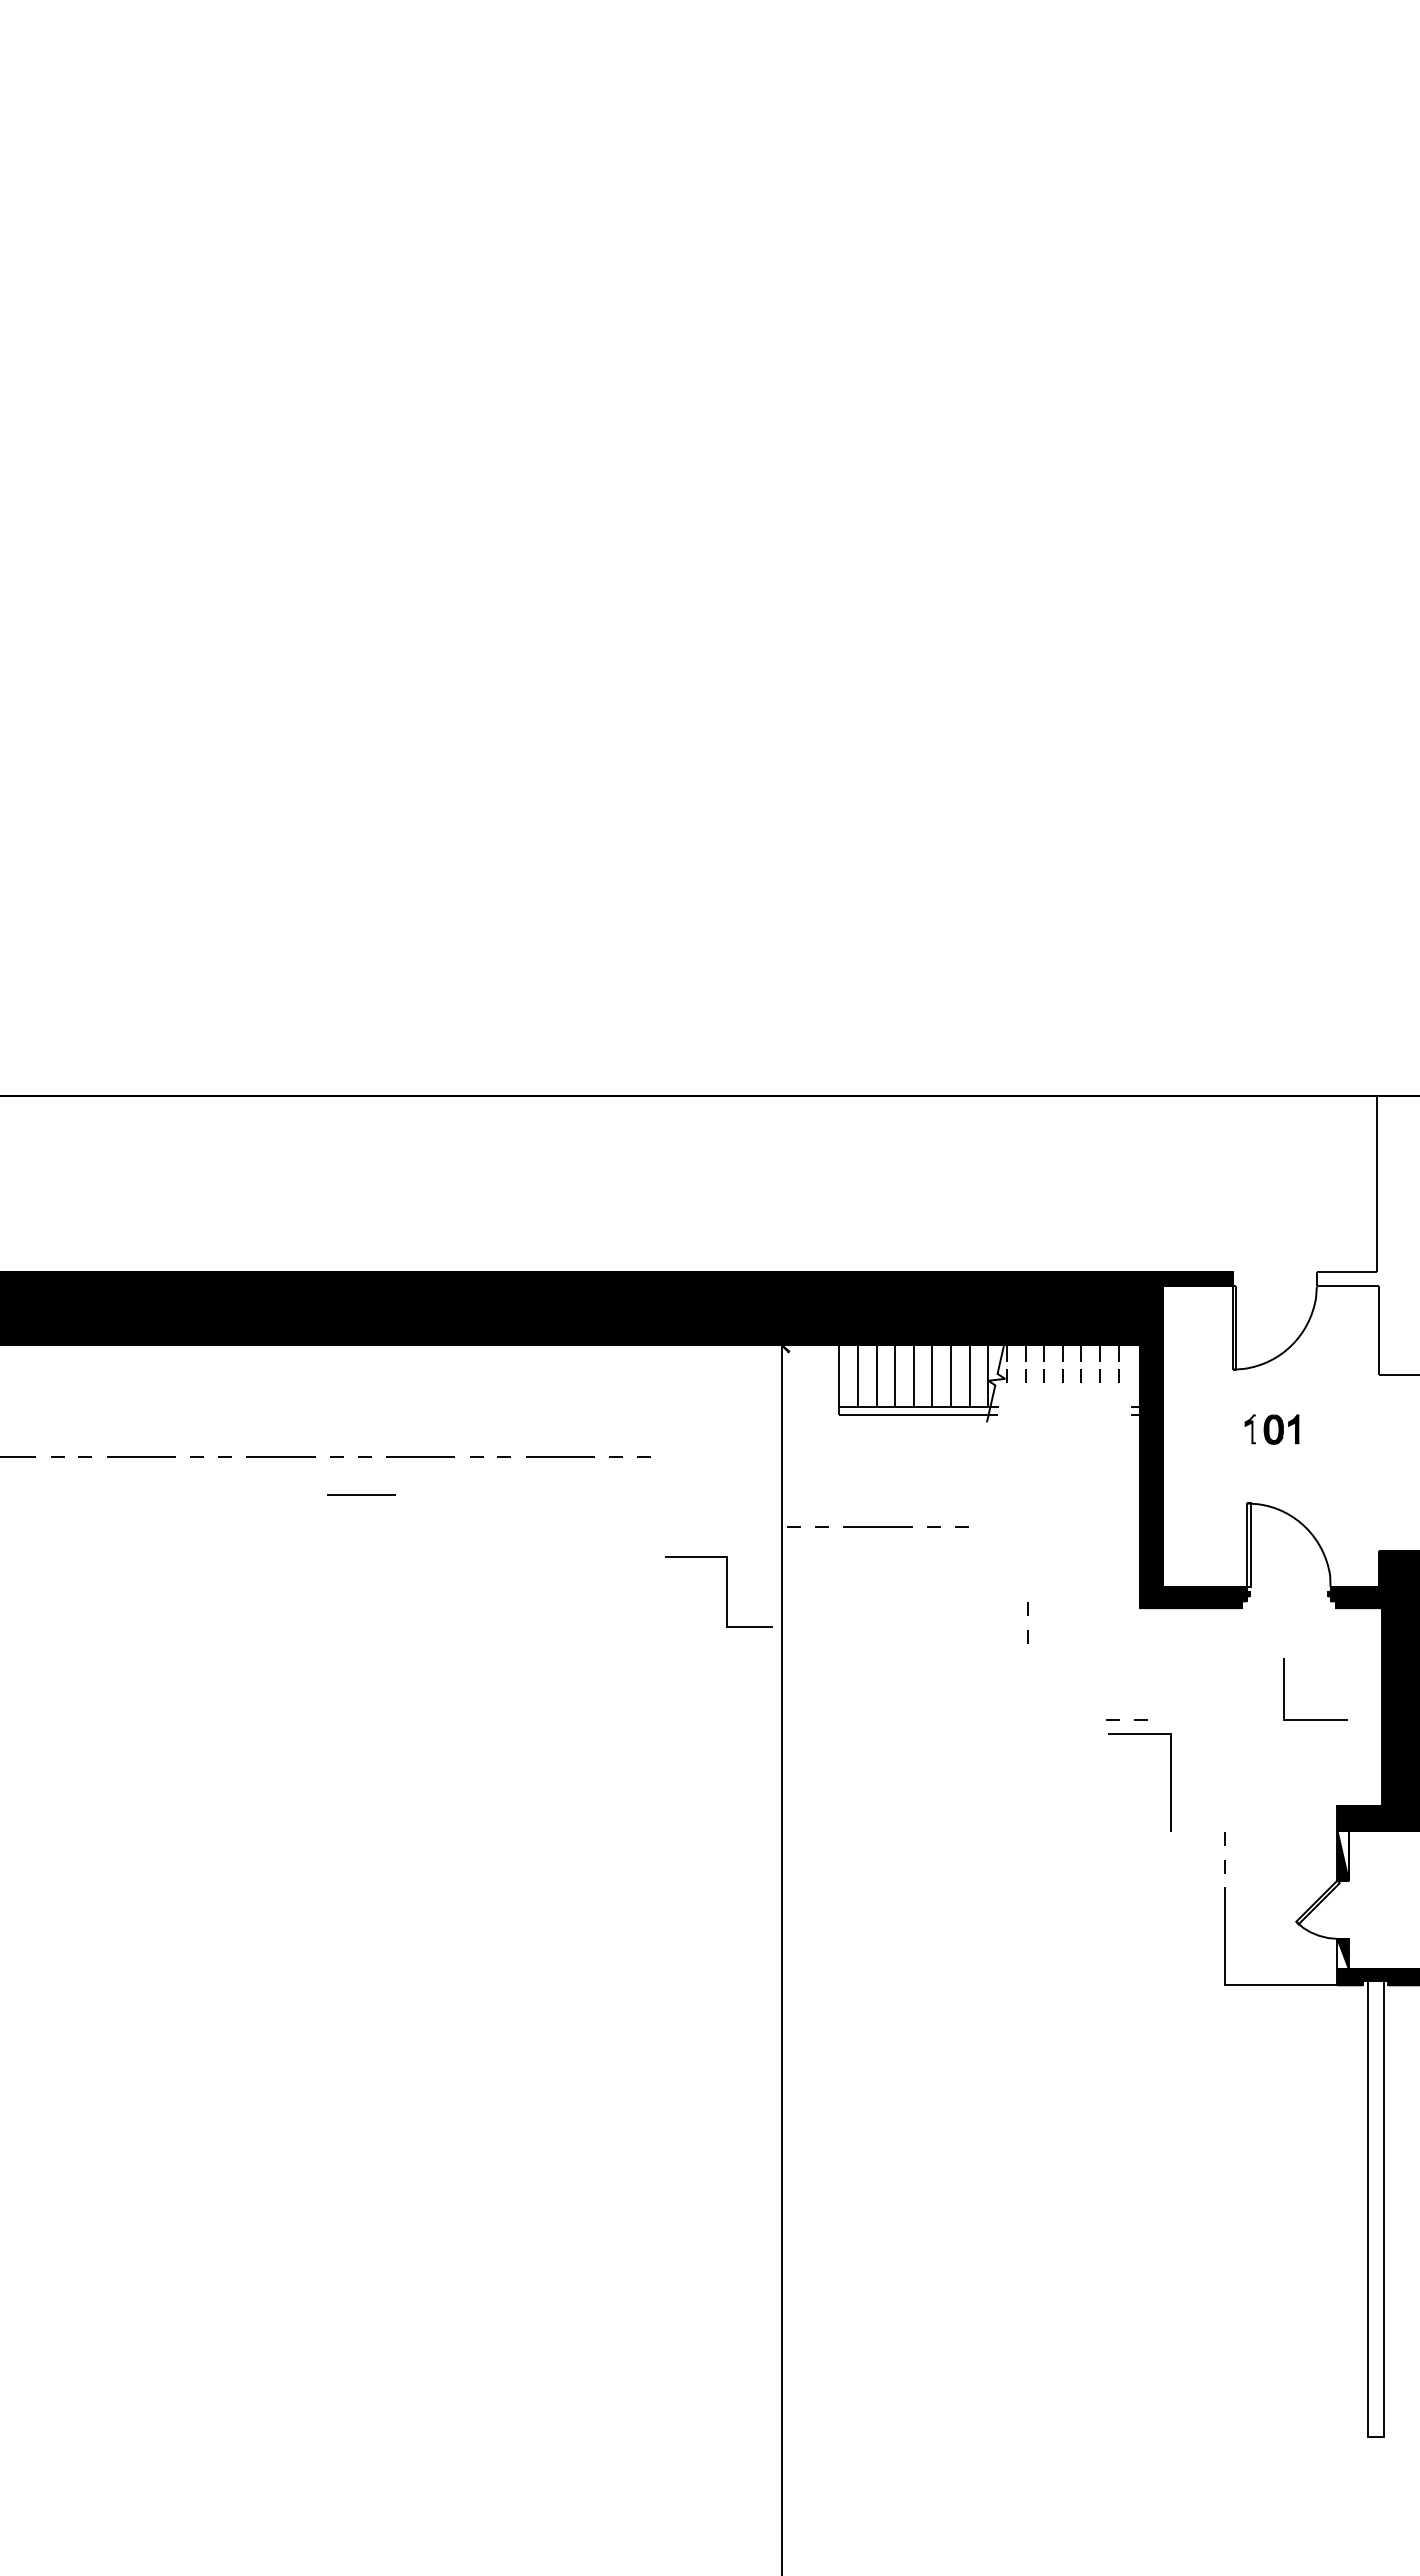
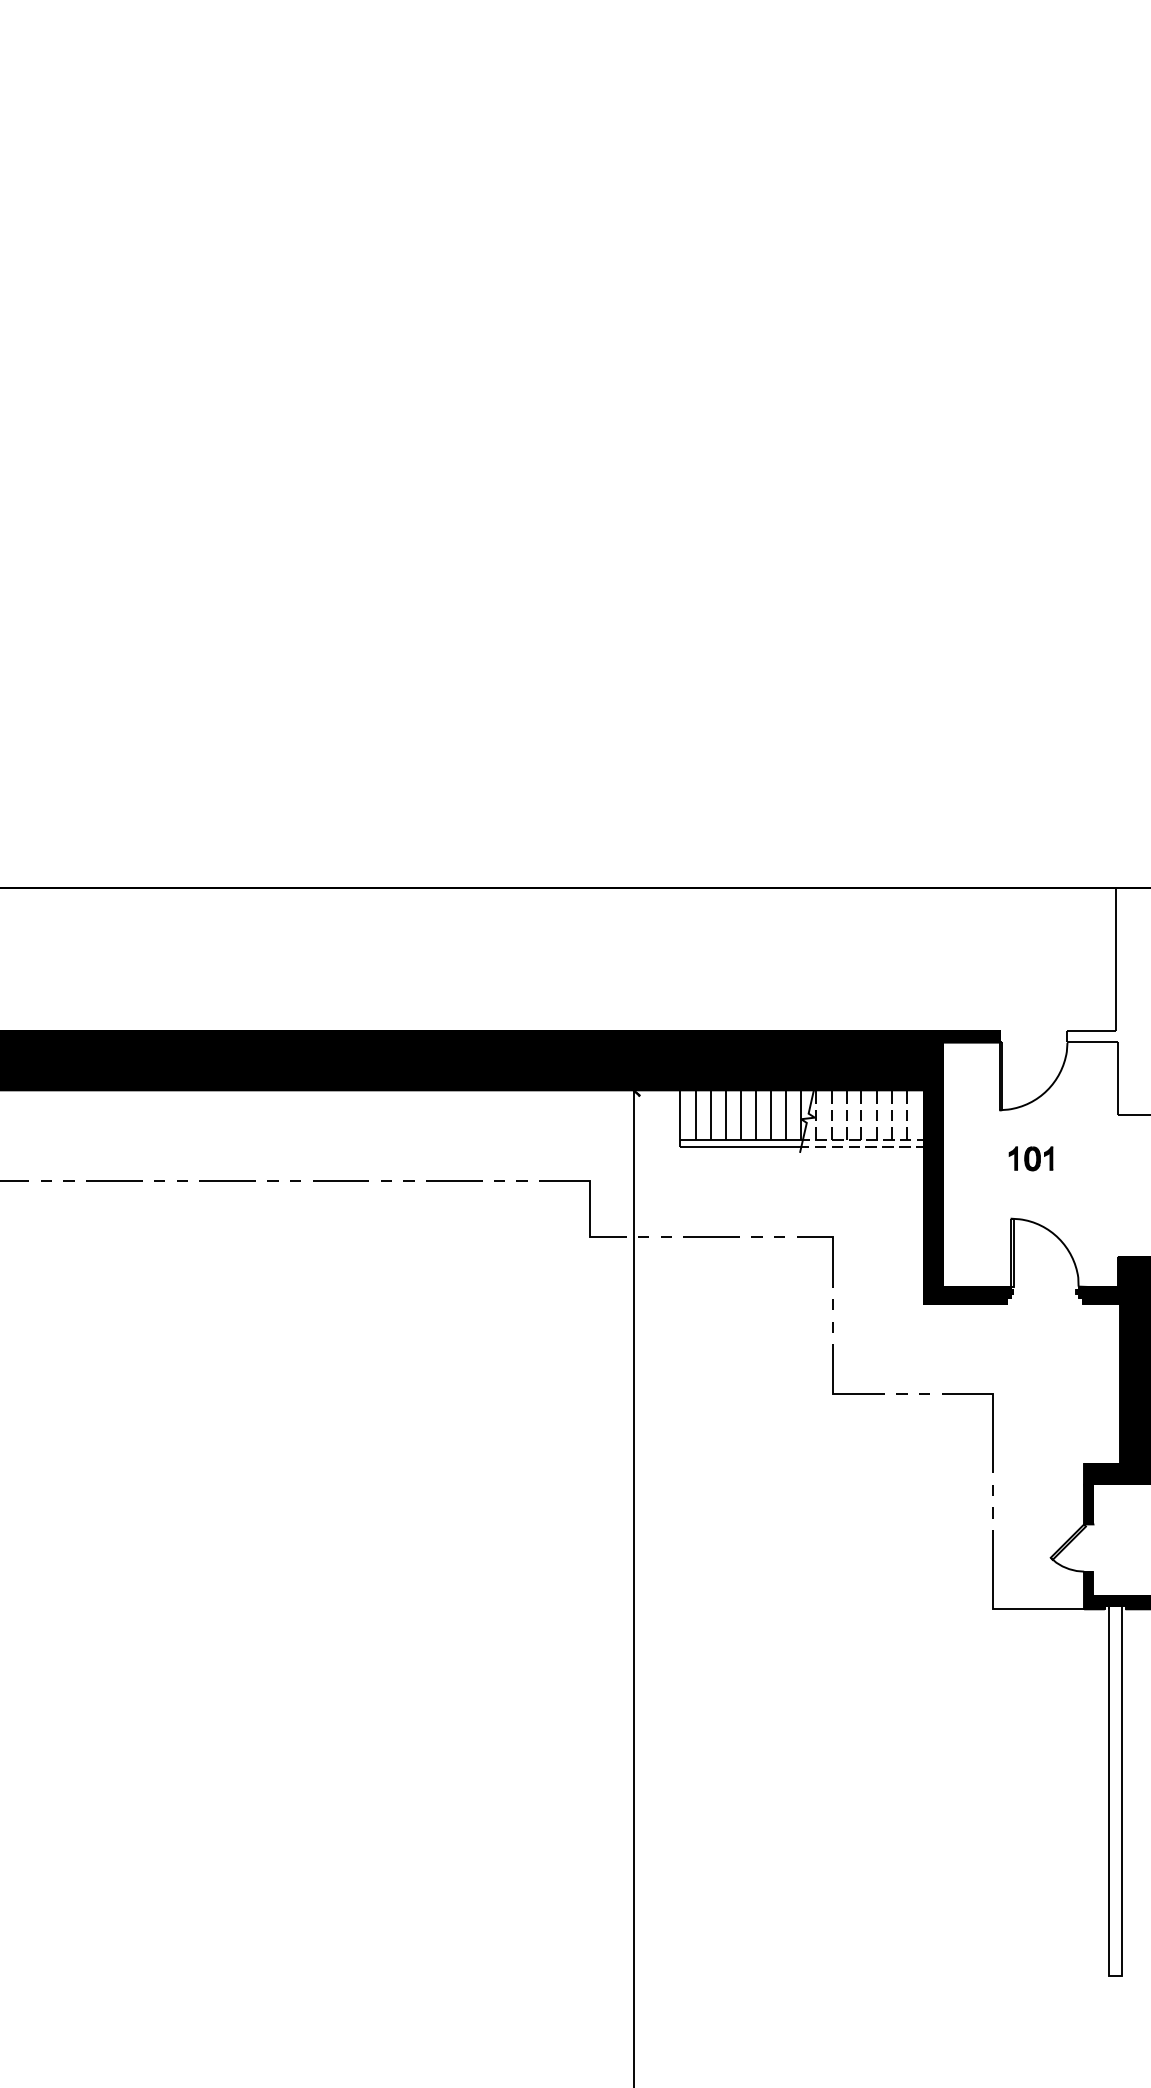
part: (1064, 1402) -> (862, 1136), added
fill: (1251, 1429) -> (1014, 1158), added
line: (361, 1494) -> (292, 1211), removed
line: (1027, 1556) -> (832, 1261), added
line: (726, 1591) -> (588, 1208), moved
line: (1315, 1719) -> (858, 1393), moved
line: (1170, 1782) -> (992, 1433), moved
fill: (1342, 1855) -> (1088, 1504), added
fill: (1342, 1953) -> (1088, 1583), added

